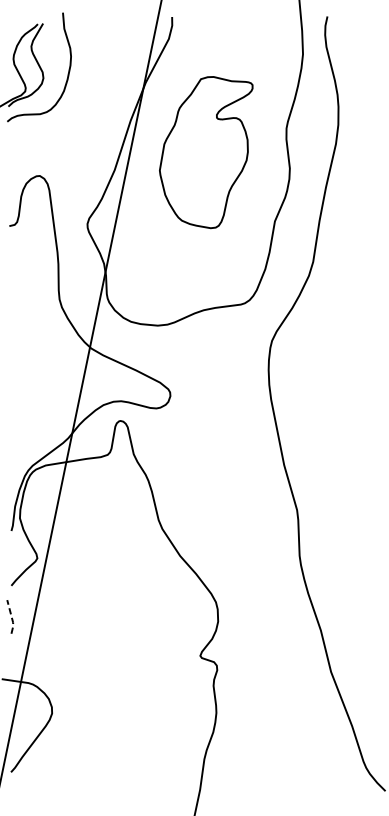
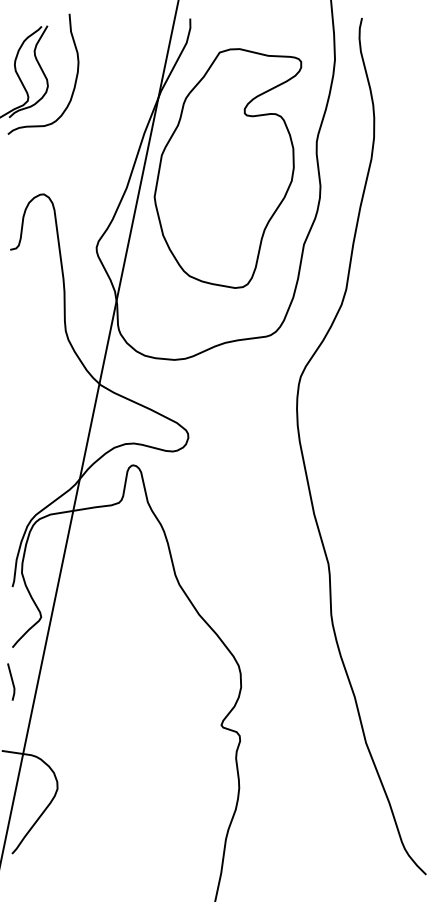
part: (205, 152) -> (227, 168), size x1.43
line: (11, 617) -> (12, 682), dashed -> solid

